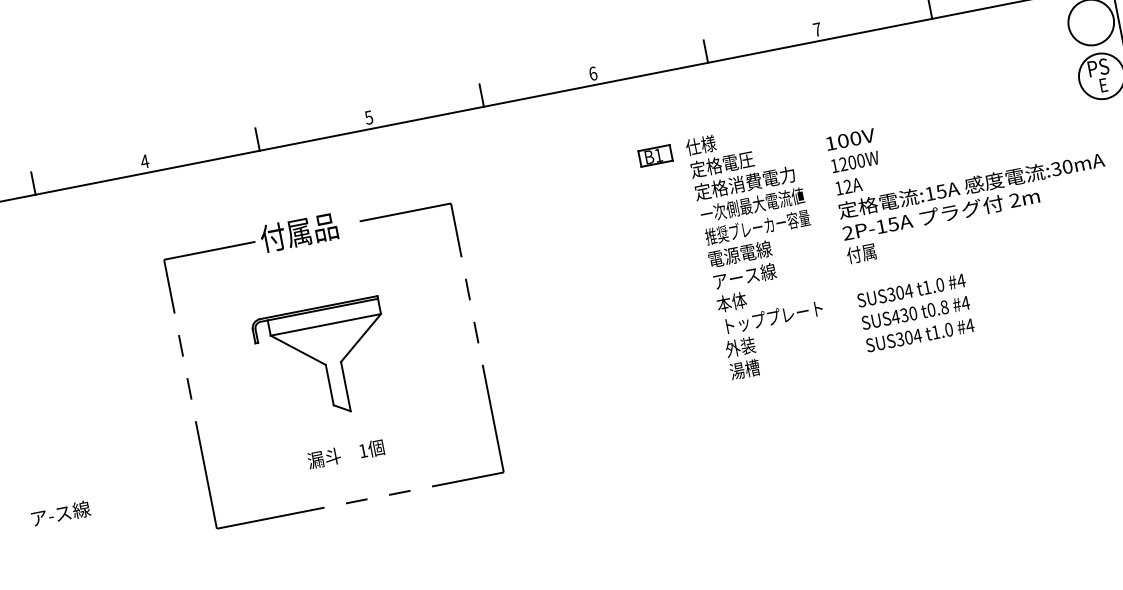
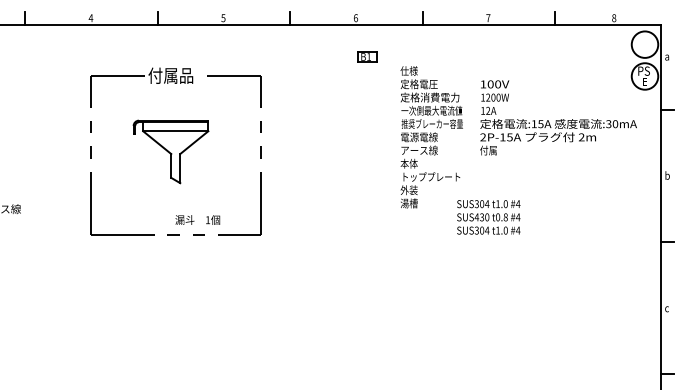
part: (655, 155) -> (367, 56), moved
text: (915, 313) -> (488, 217), moved
text: (345, 453) -> (197, 219), moved

